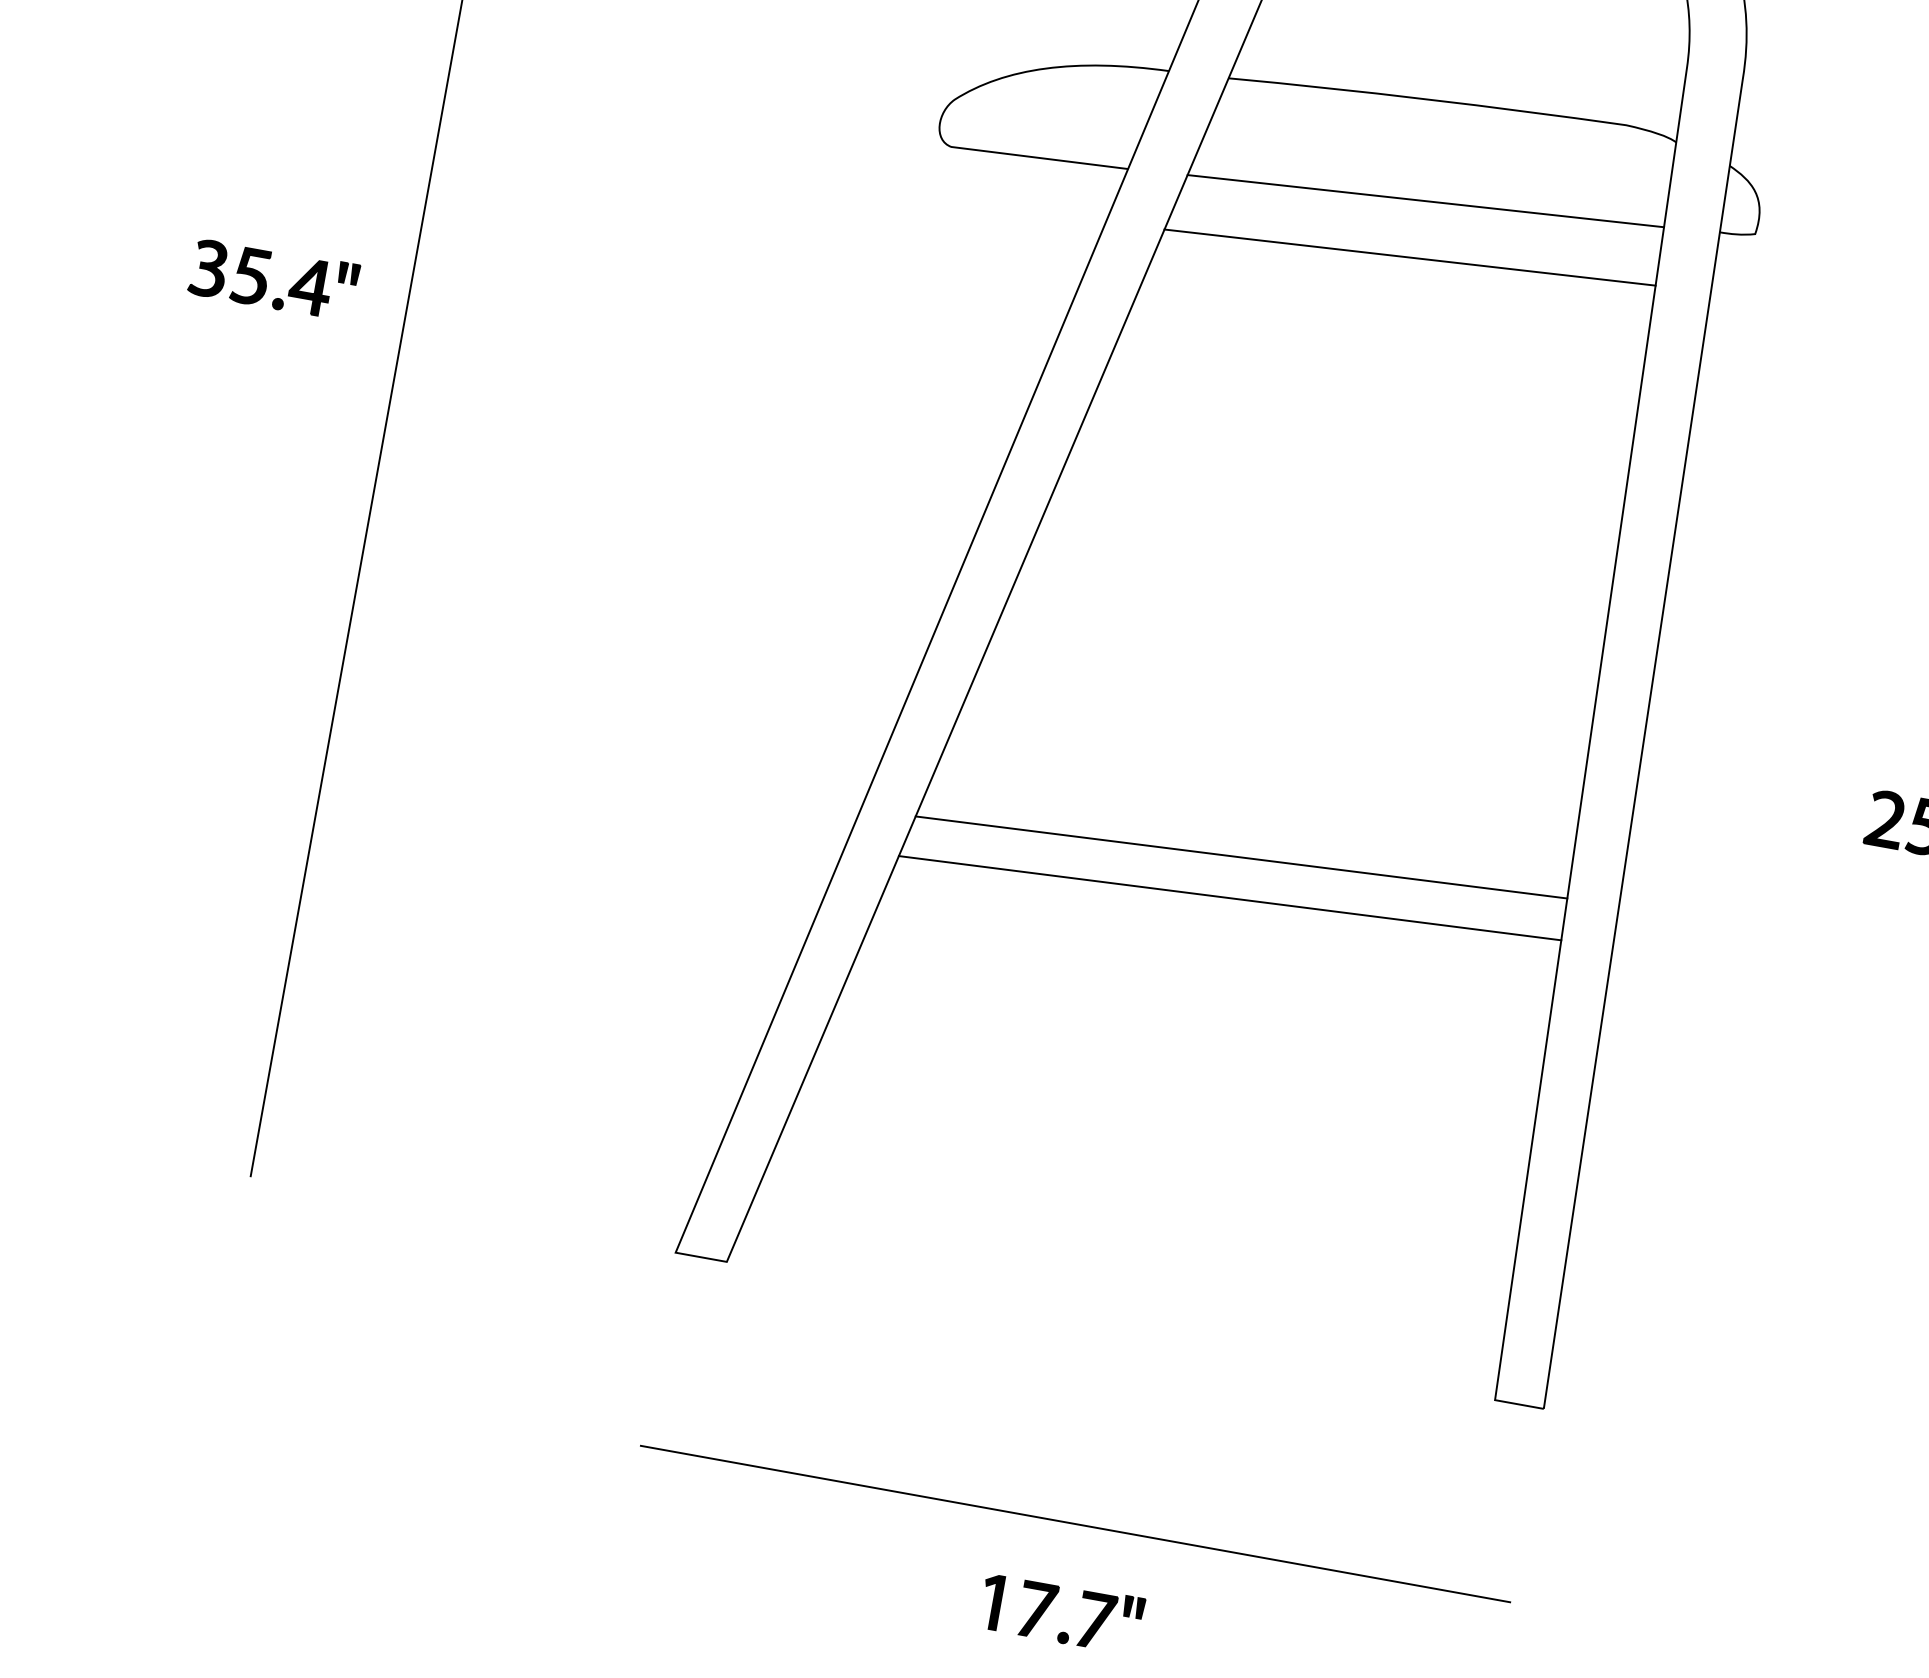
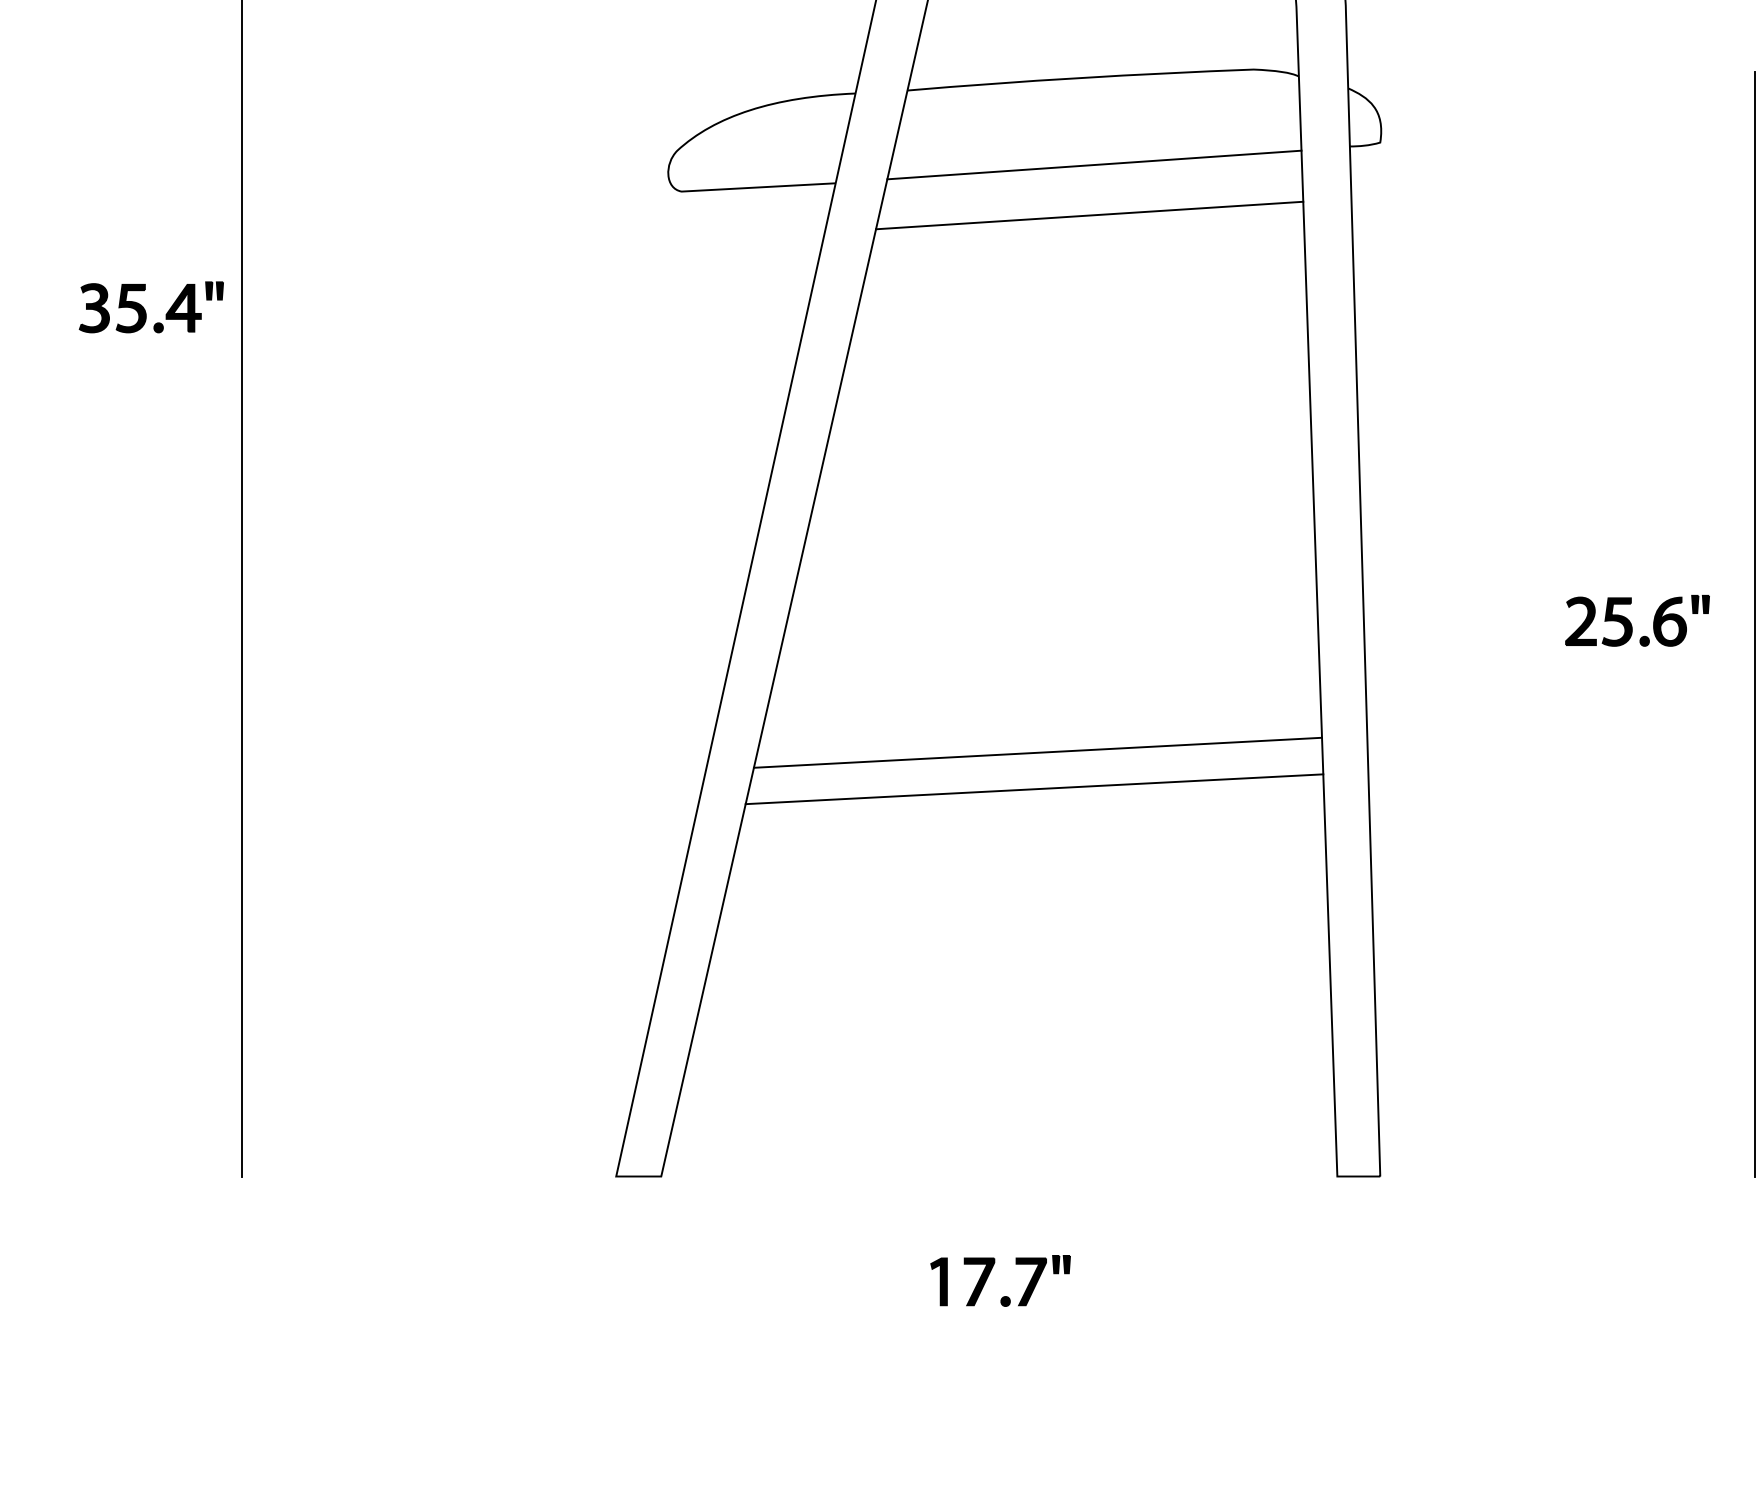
part: (272, 279) -> (150, 307), moved
line: (1075, 1524) -> (998, 1346), removed
part: (1050, 1605) -> (989, 1275), moved

